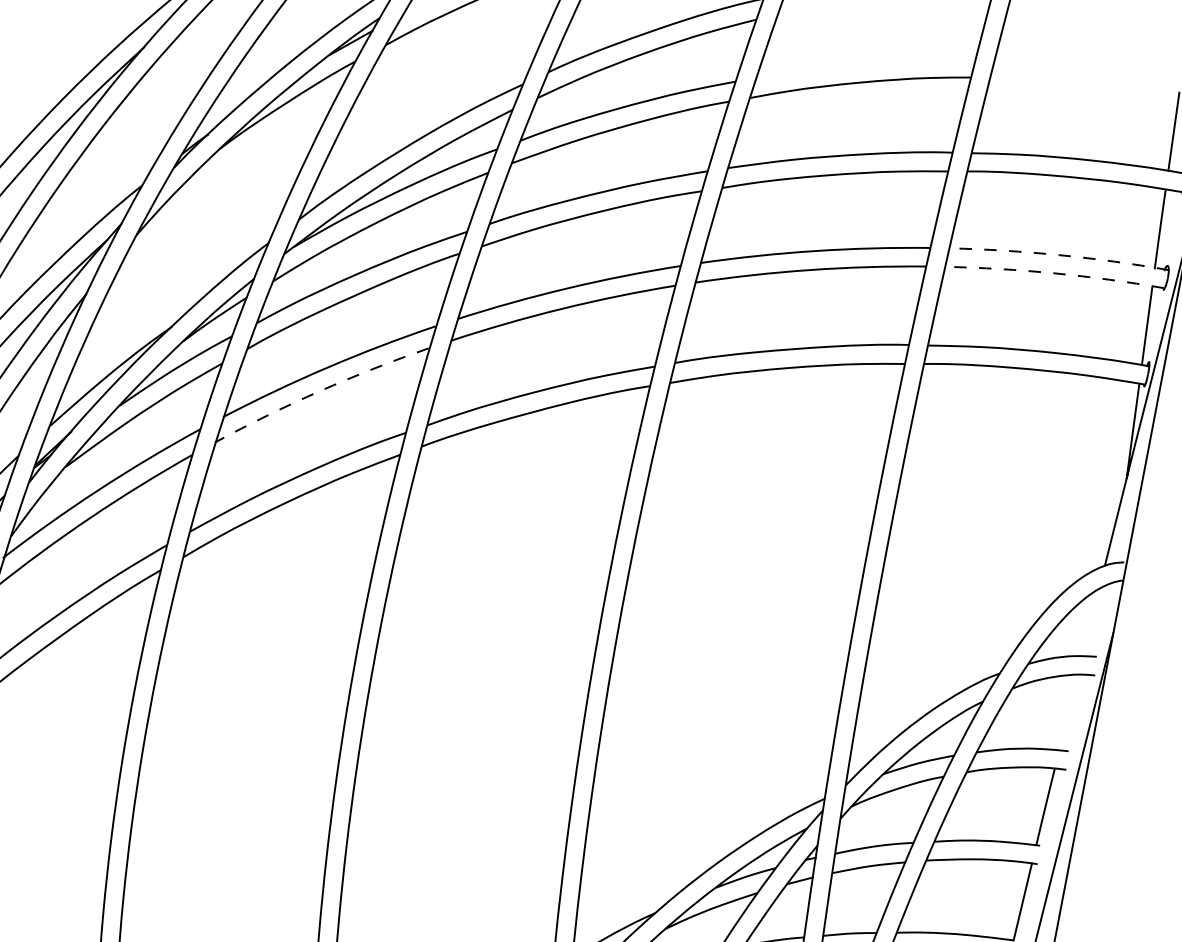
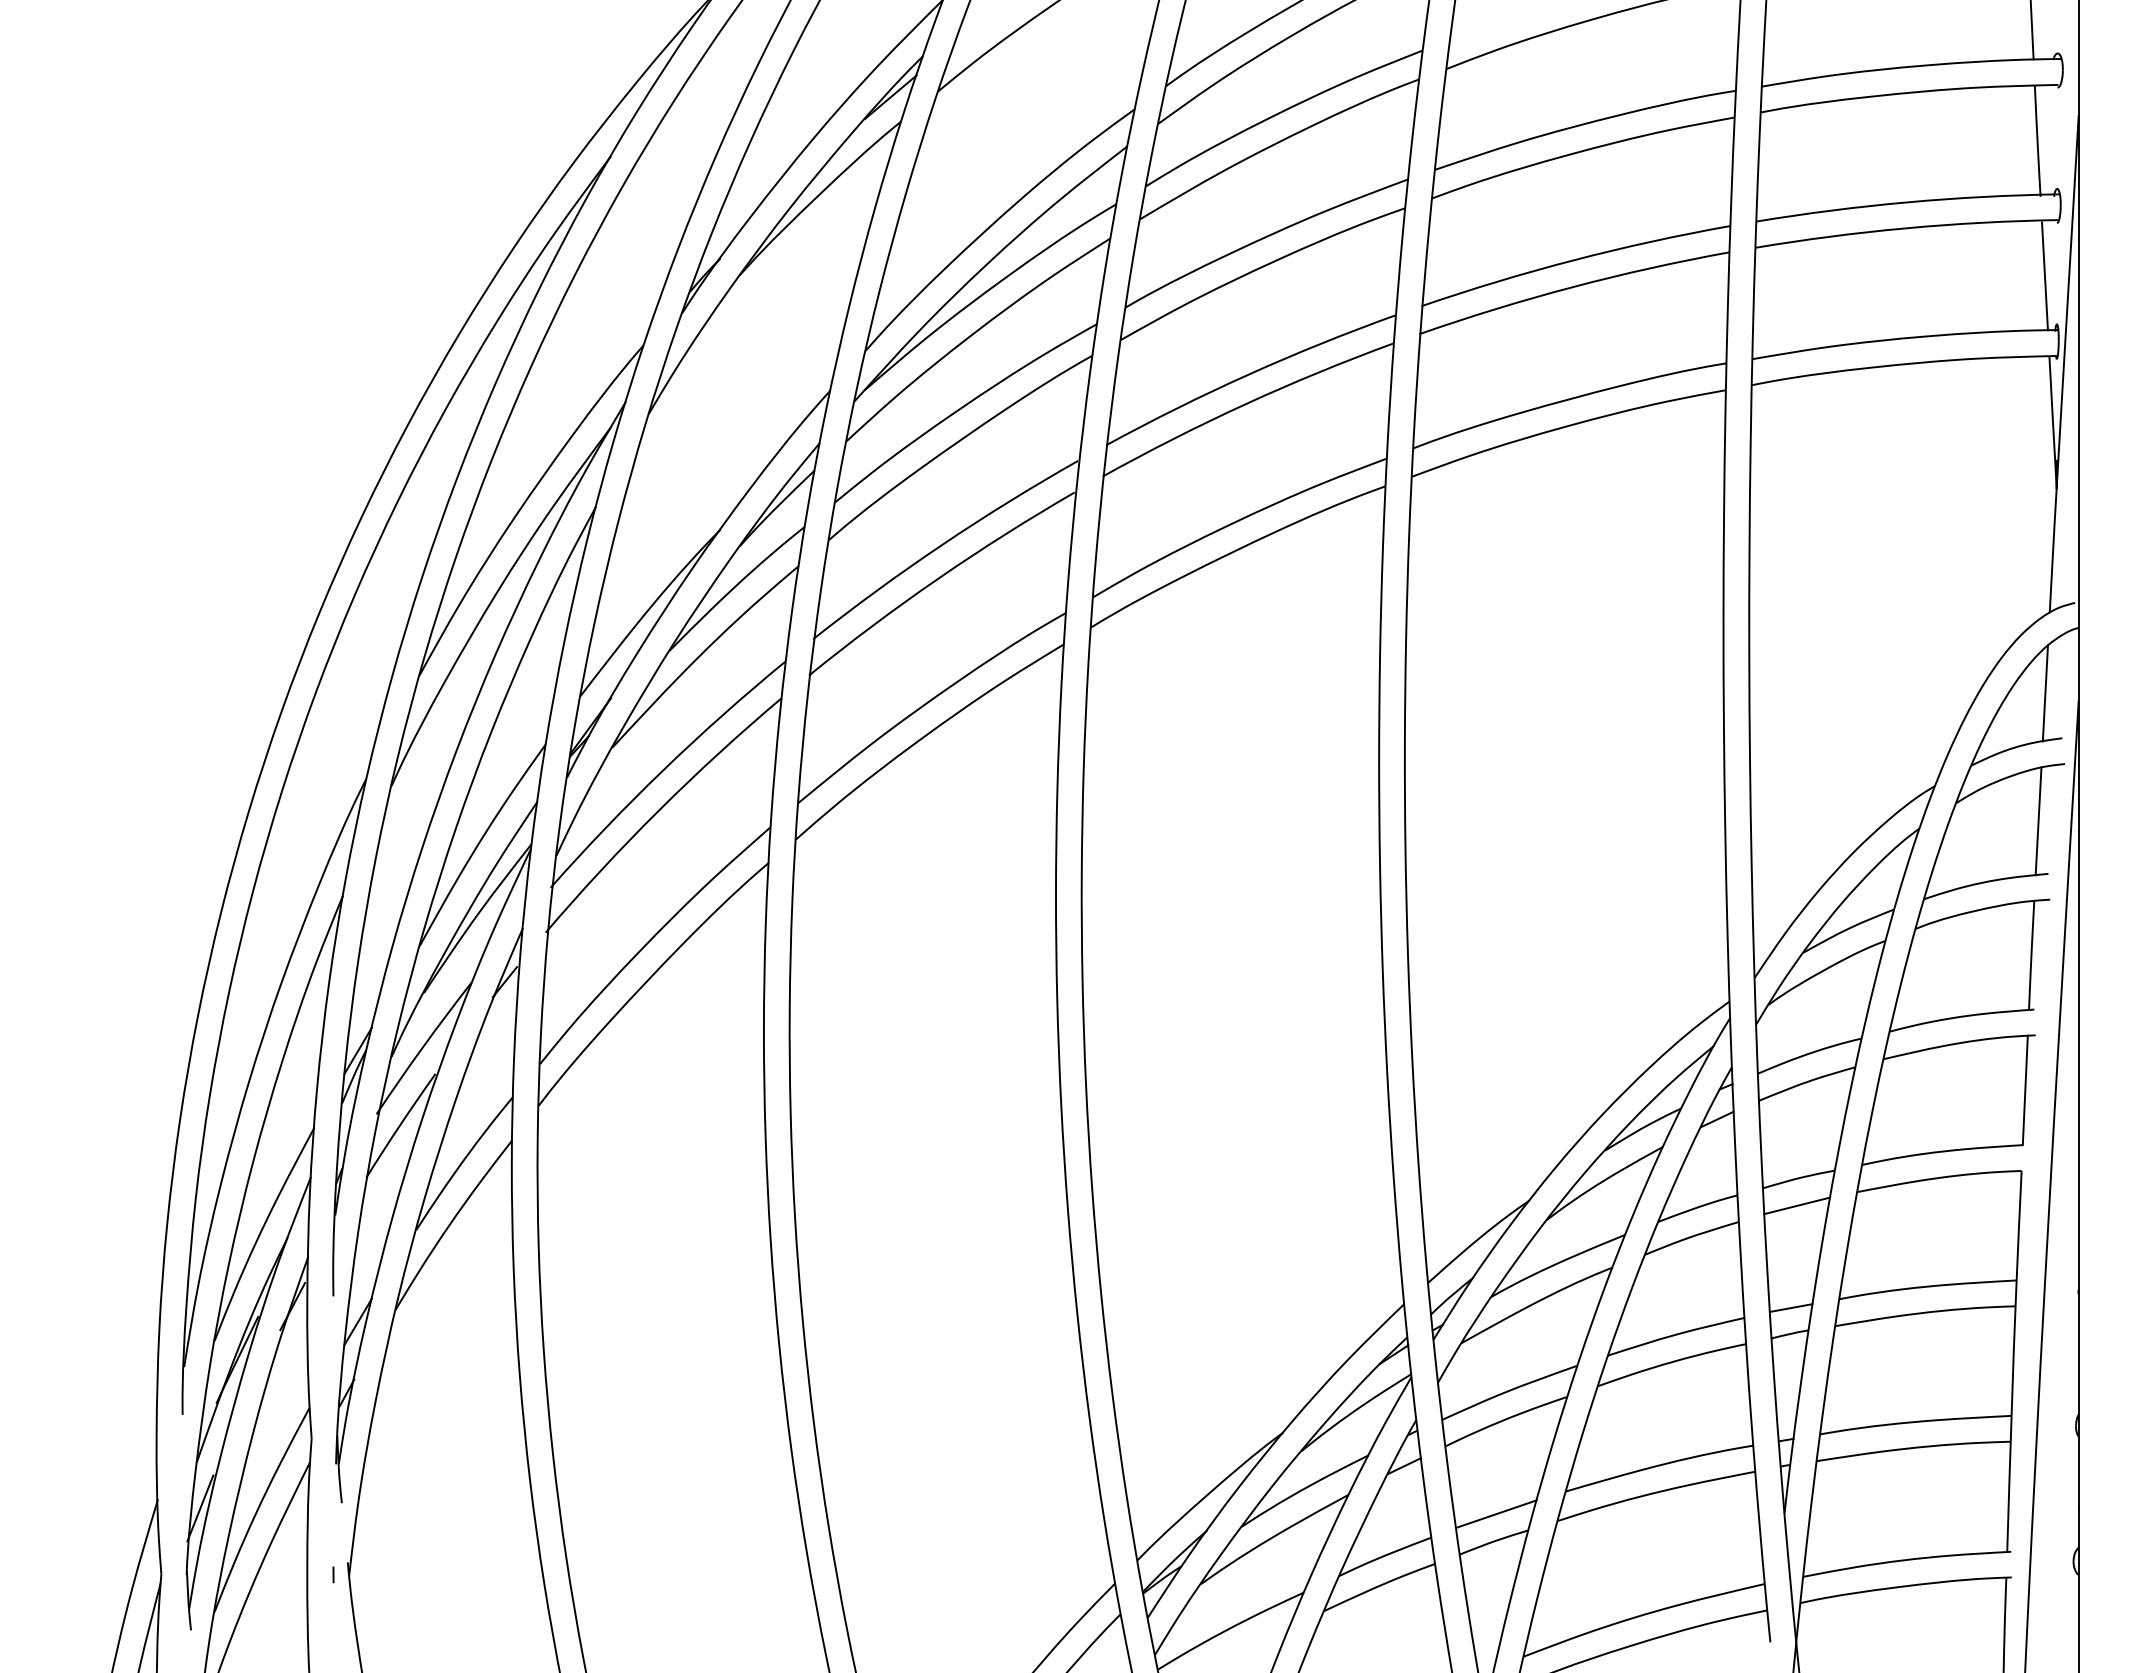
arc: (1059, 255) -> (1907, 202), dashed -> solid
arc: (1055, 273) -> (1906, 228), dashed -> solid
arc: (320, 391) -> (938, 578), dashed -> solid
line: (1090, 622) -> (2044, 693), added
line: (1068, 712) -> (2038, 821), added

